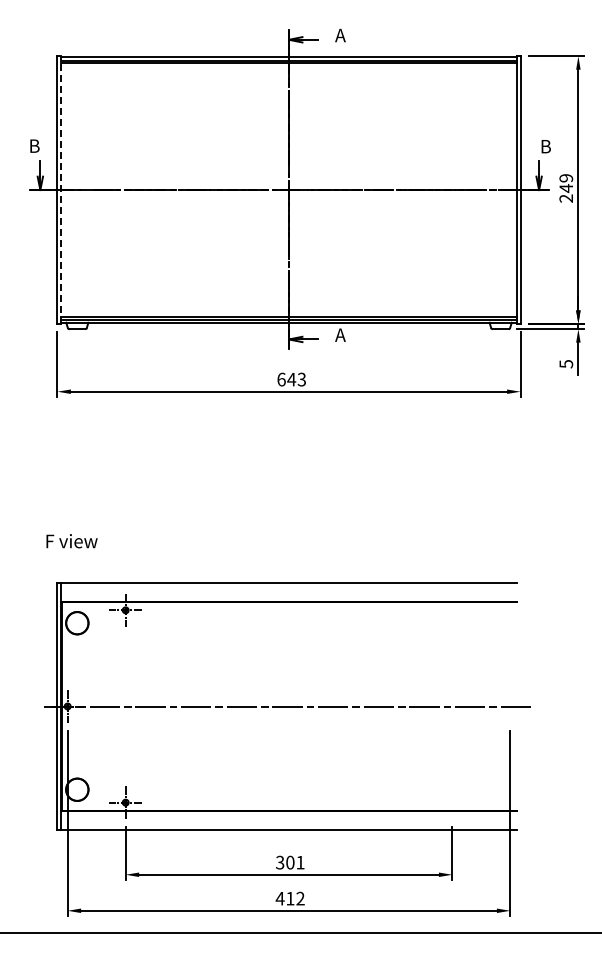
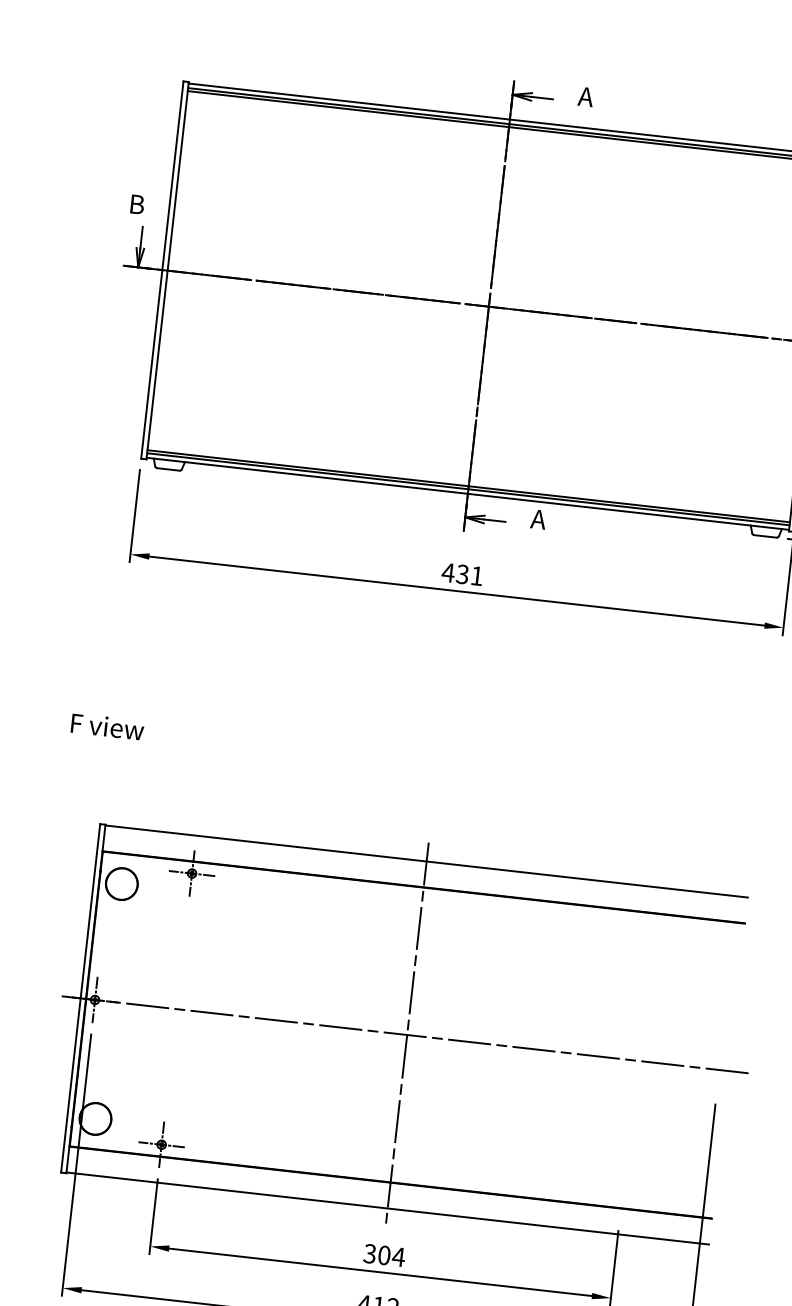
line: (61, 190) -> (167, 271), dashed -> solid
text: (291, 379) -> (462, 574), 643 -> 431
text: (71, 541) -> (106, 727), moved
line: (289, 706) -> (407, 1035), added
text: (300, 862) -> (398, 1256), 301 -> 304

